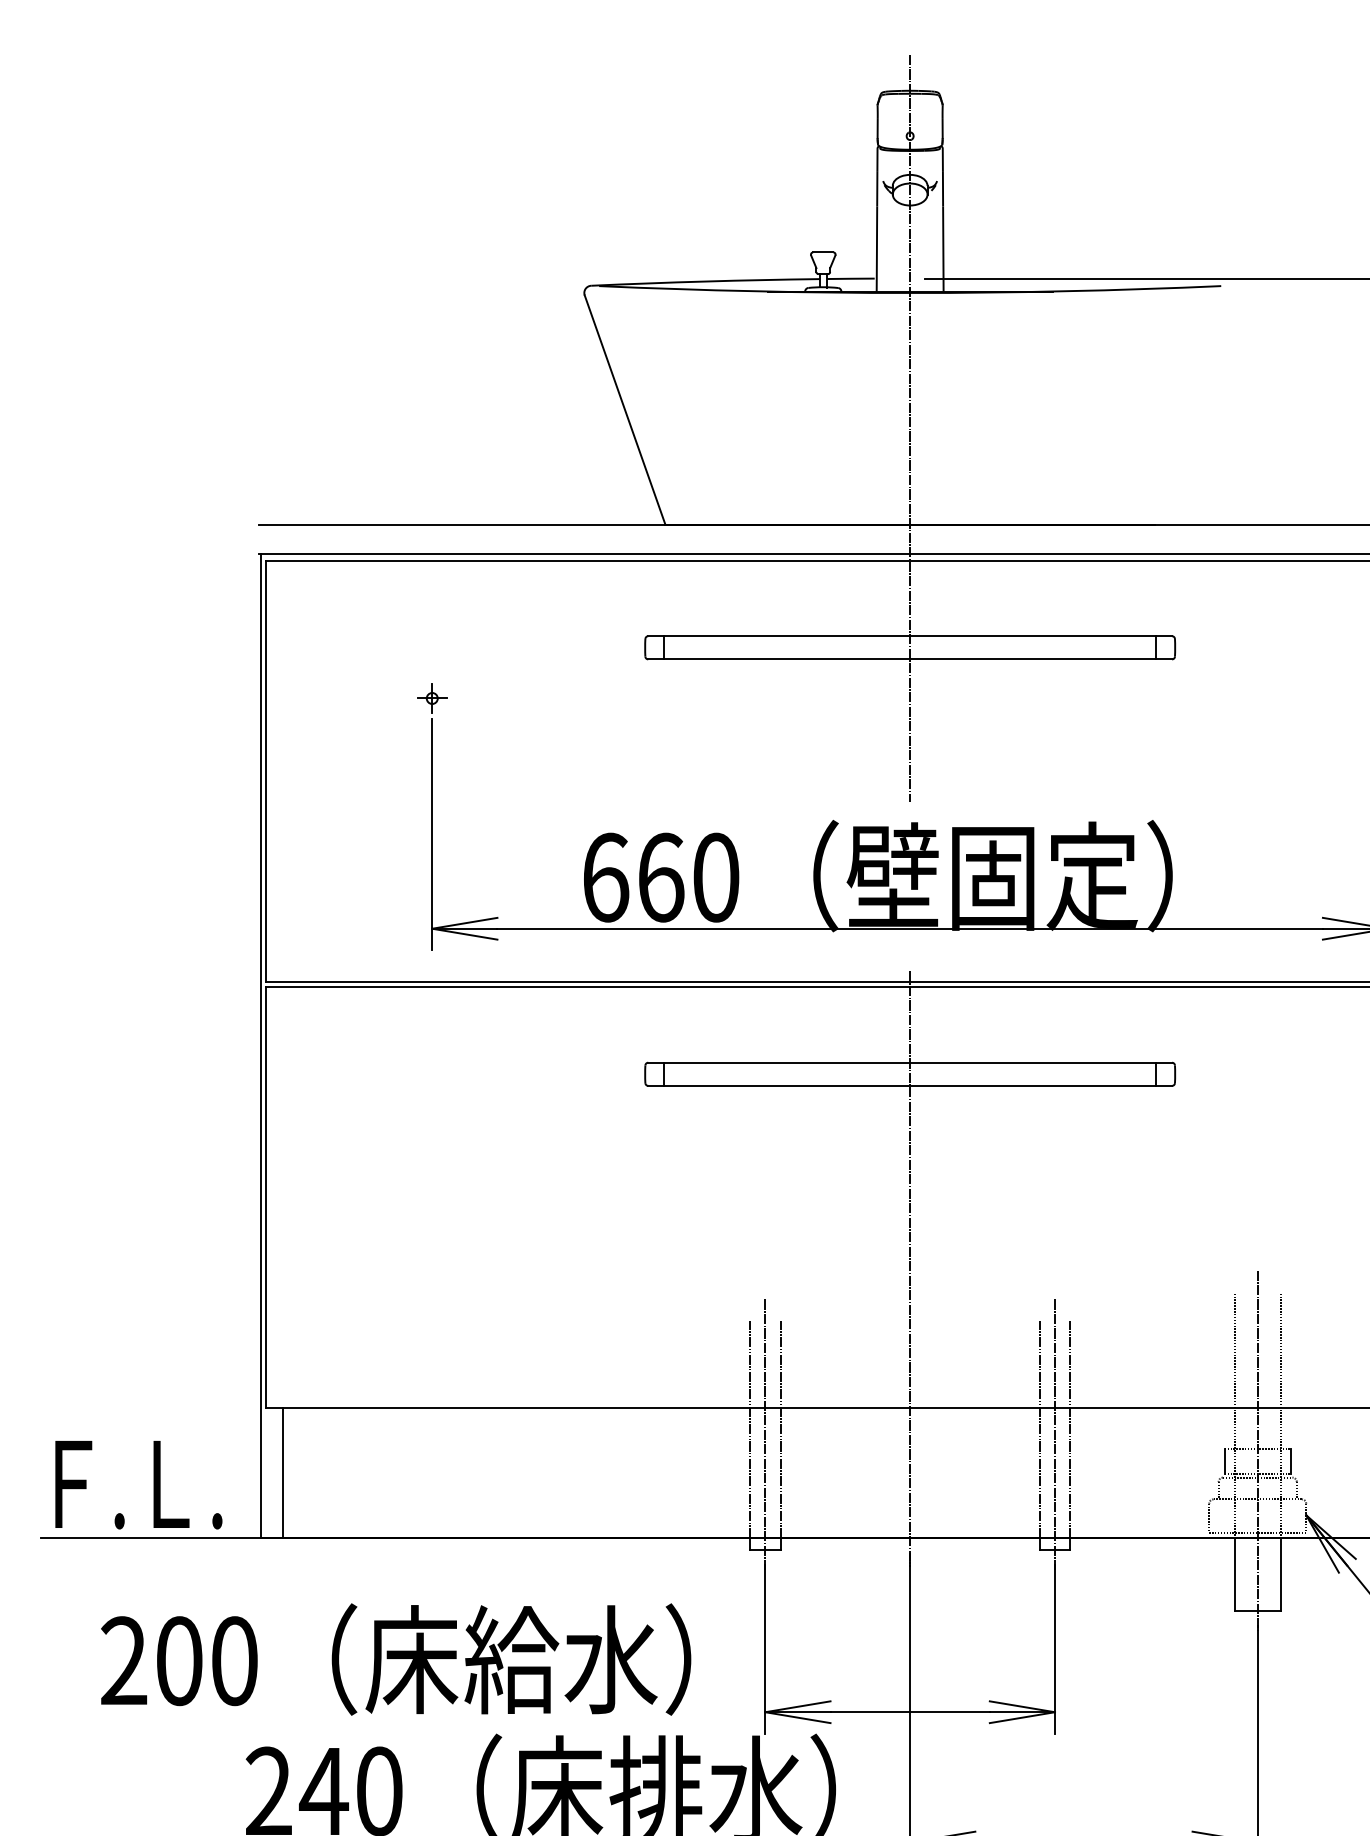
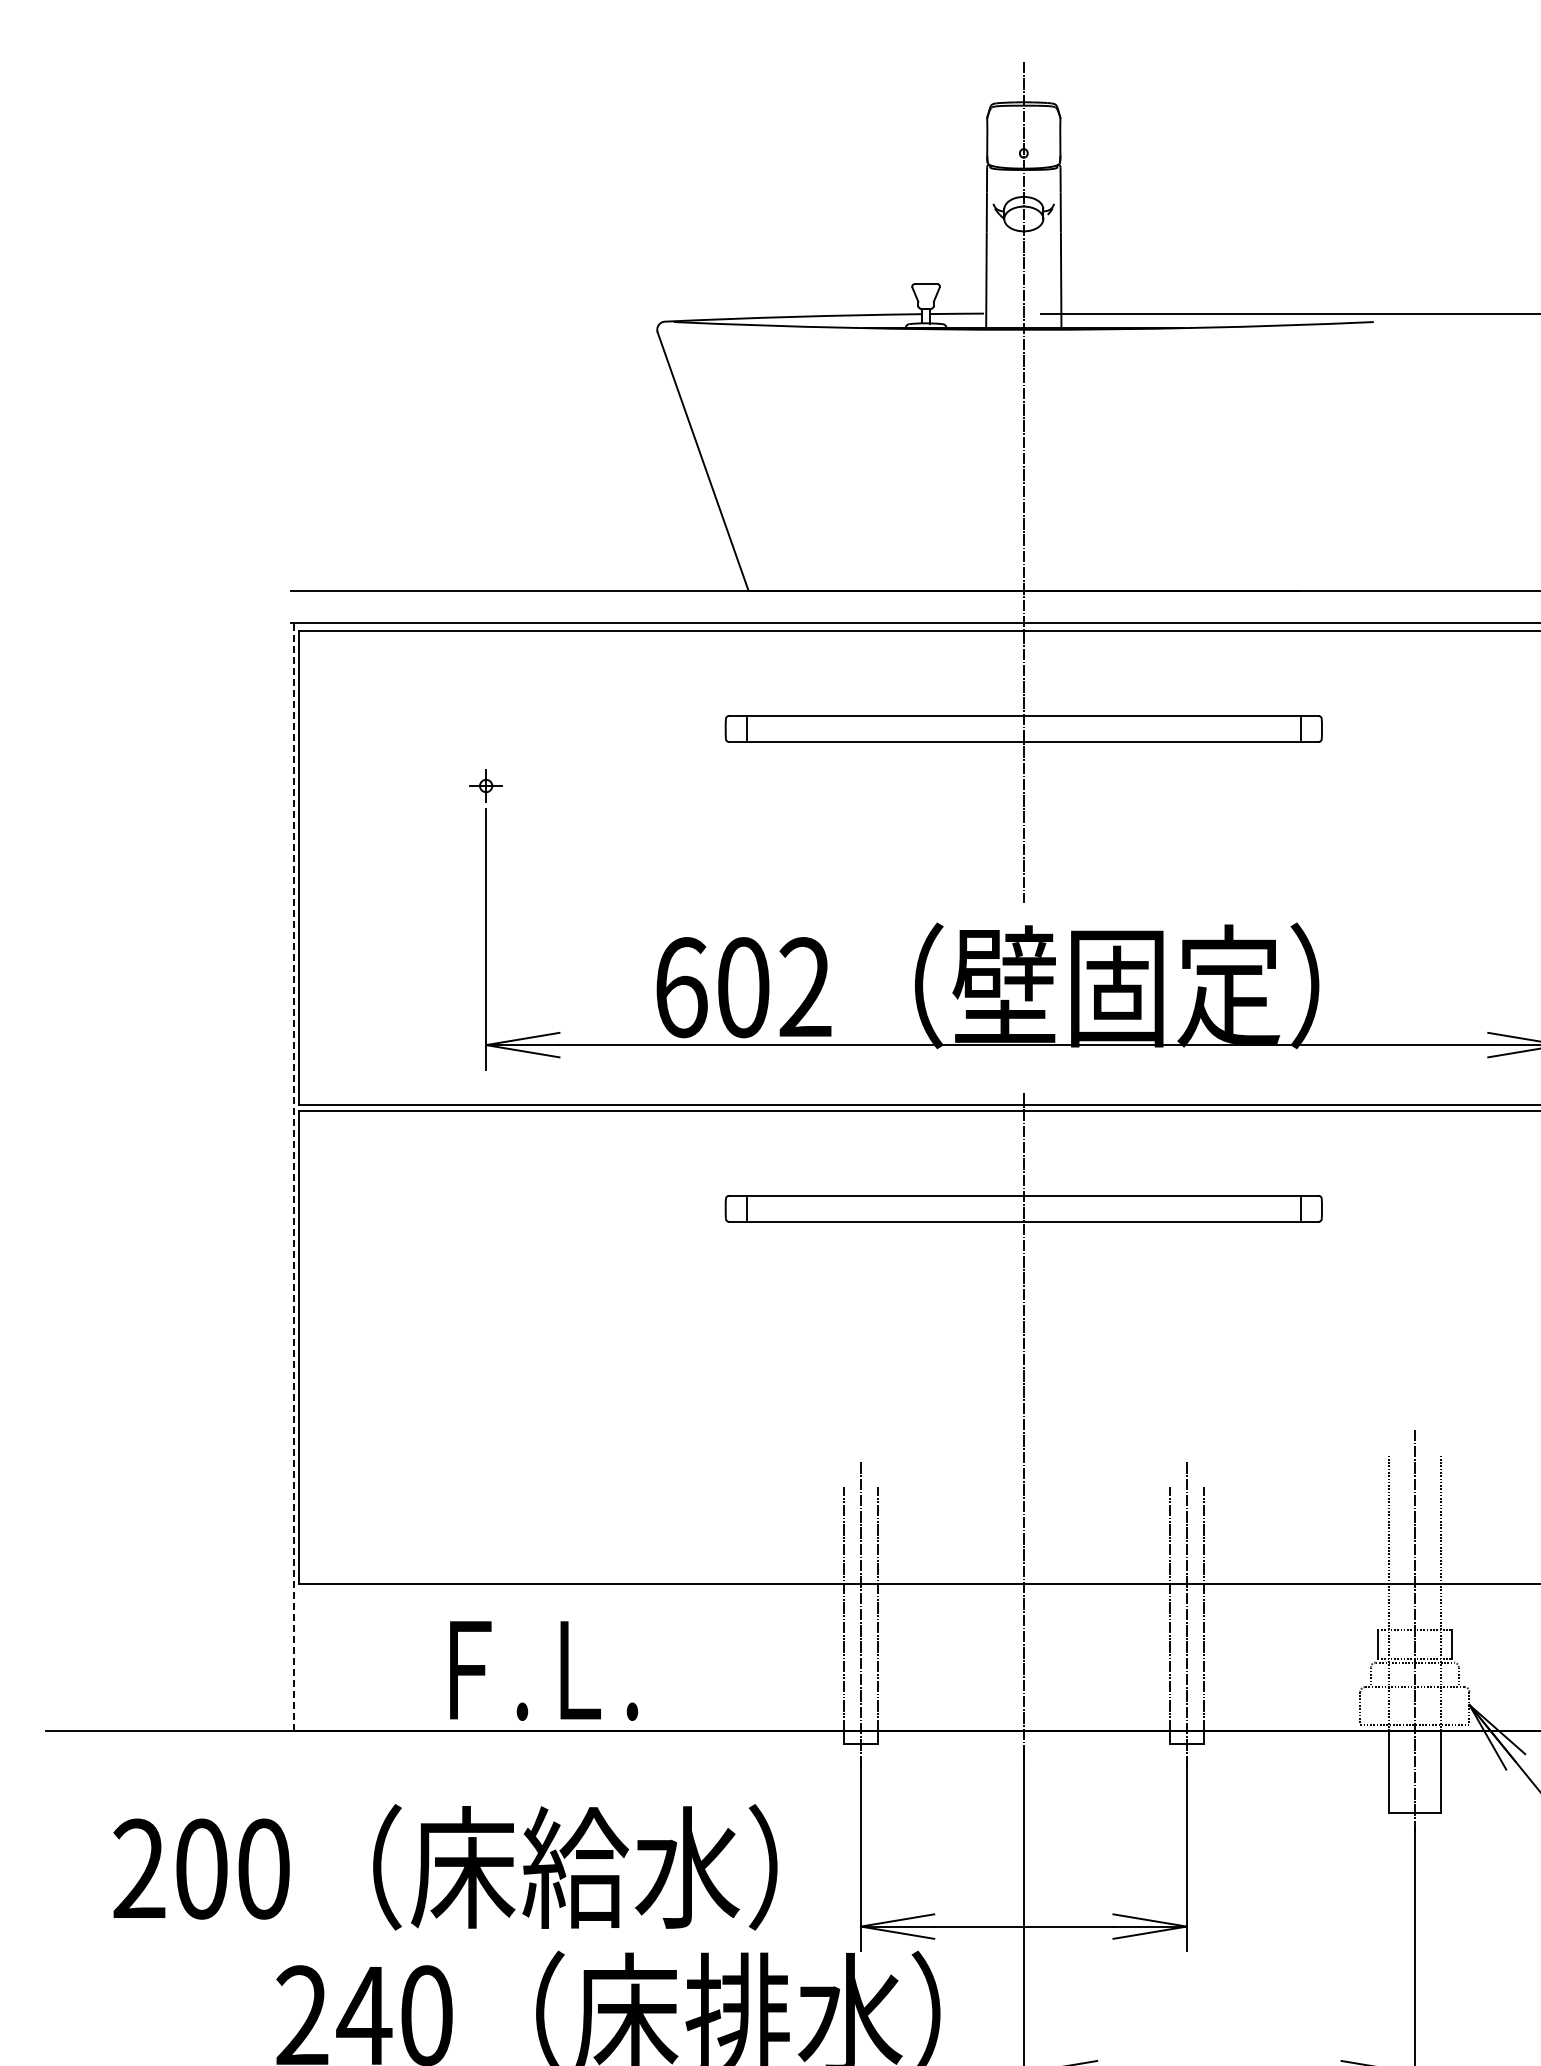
text: (688, 877) -> (774, 987), 660 -> 602
line: (261, 1046) -> (293, 1177), solid -> dashed
line: (283, 1473) -> (318, 1657), removed
text: (139, 1484) -> (544, 1670), moved

